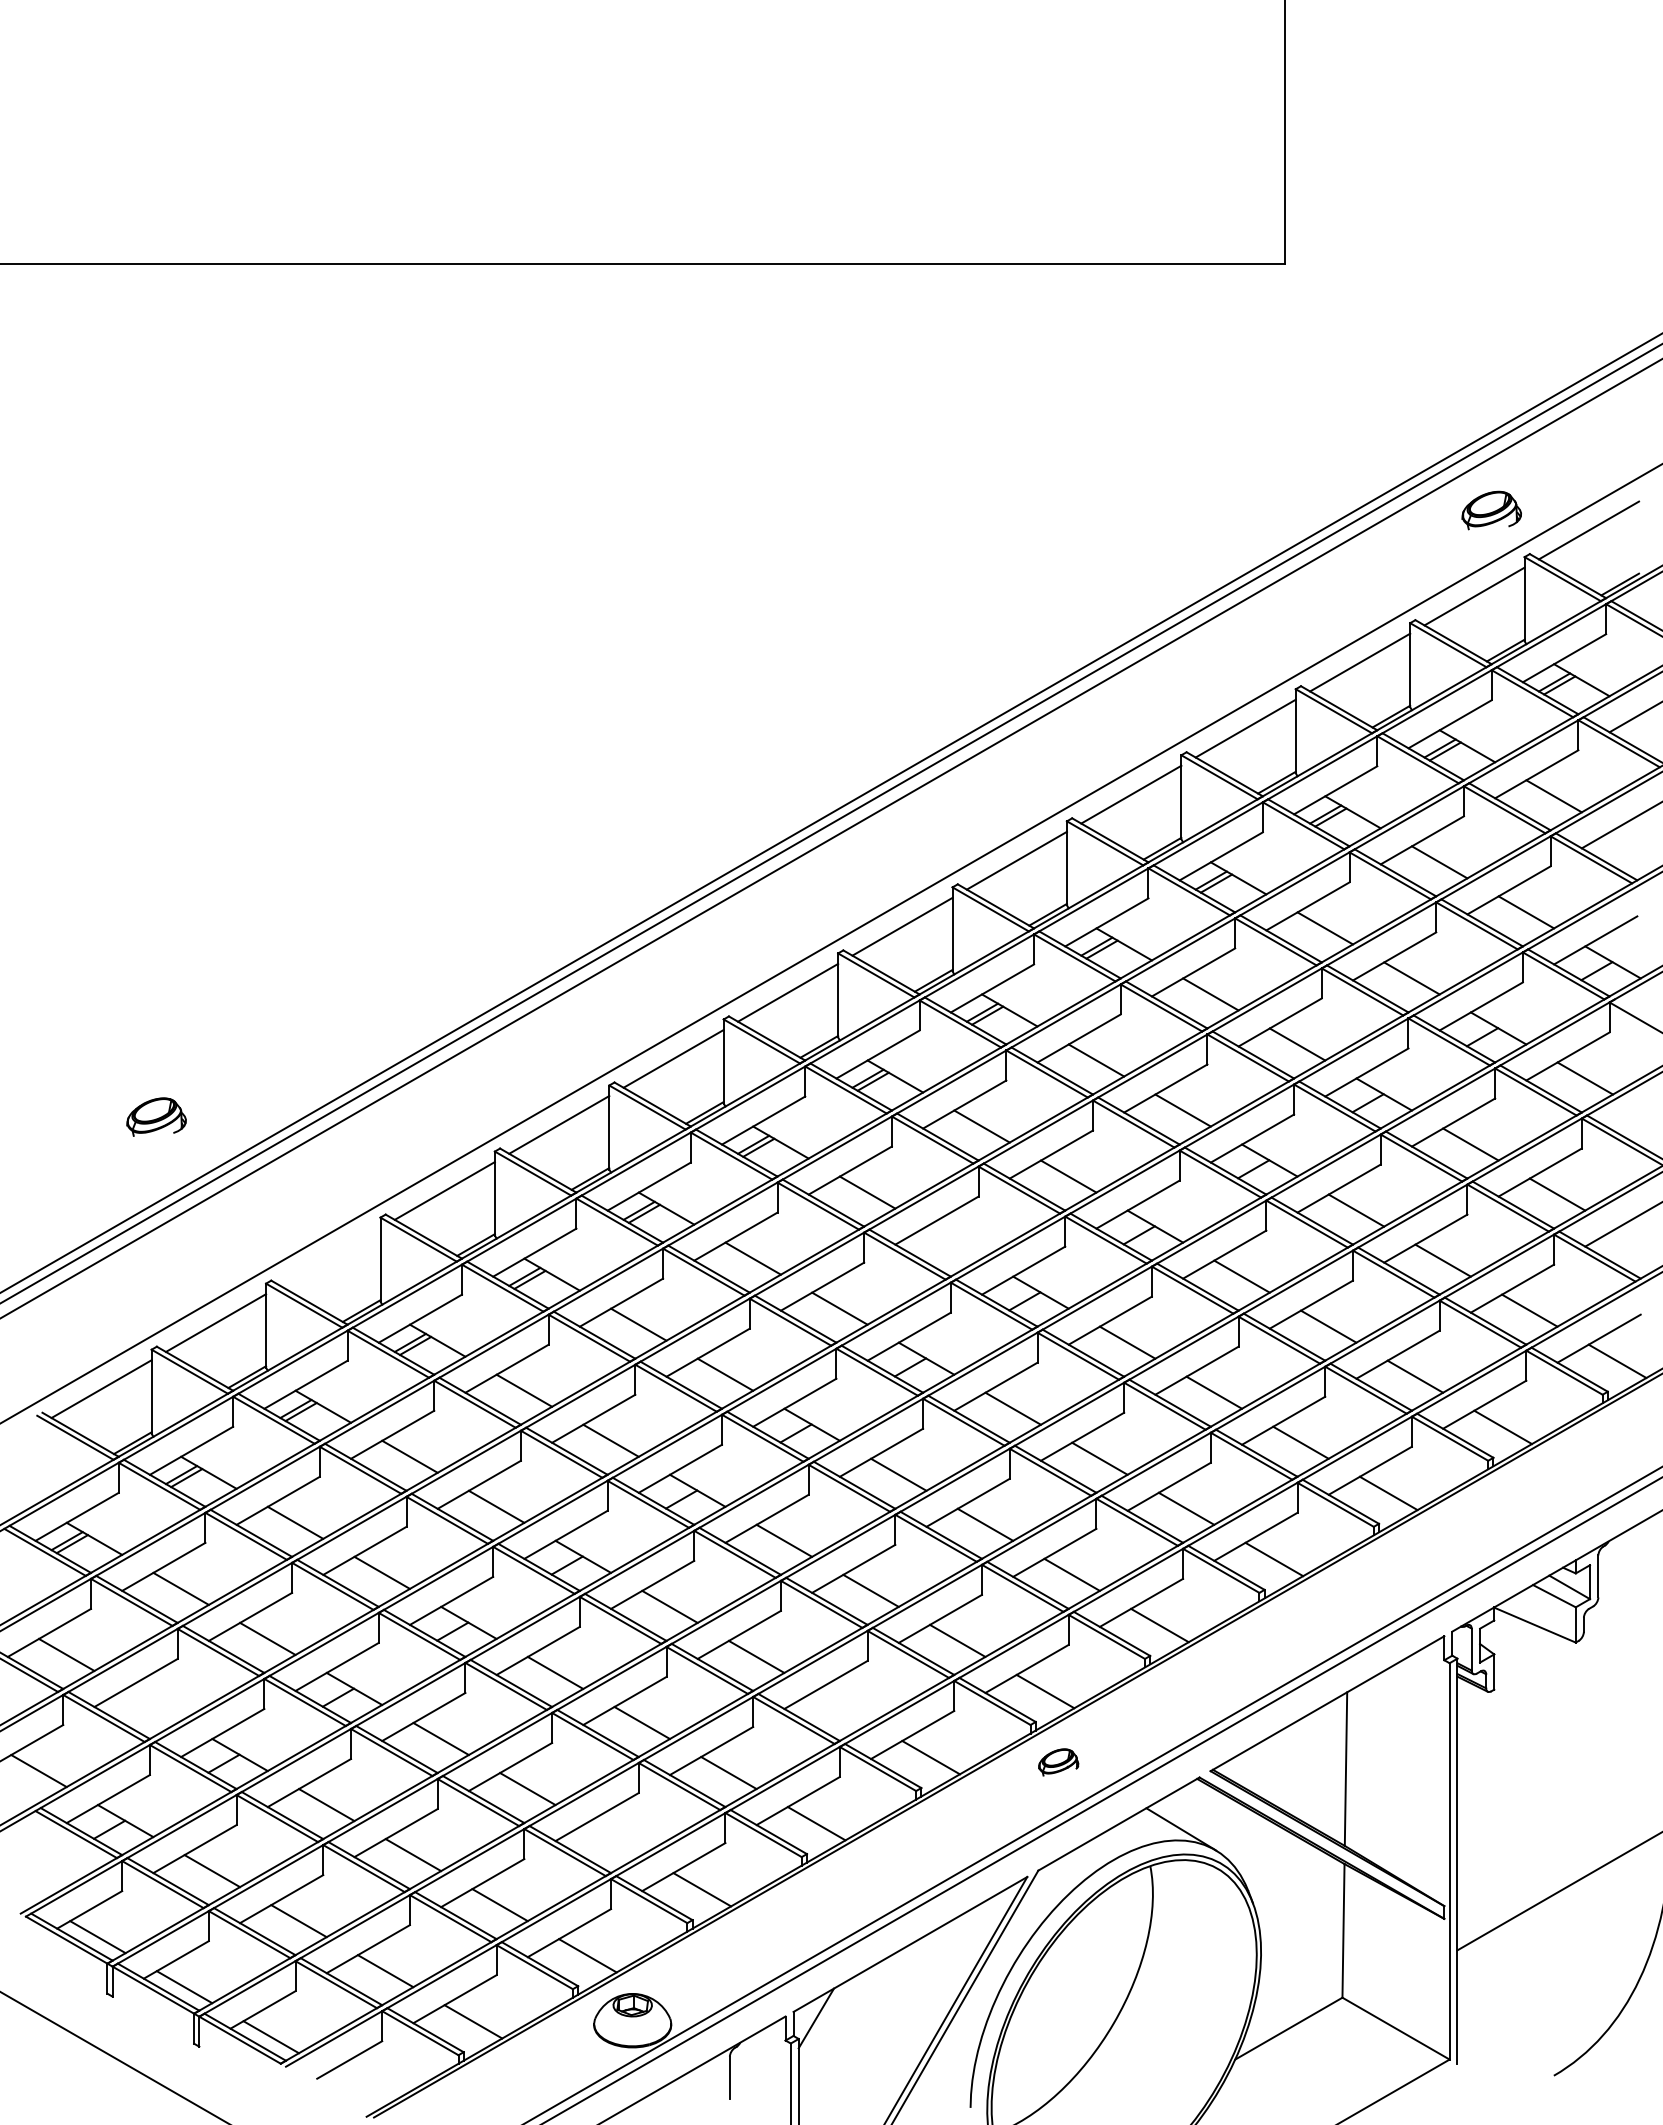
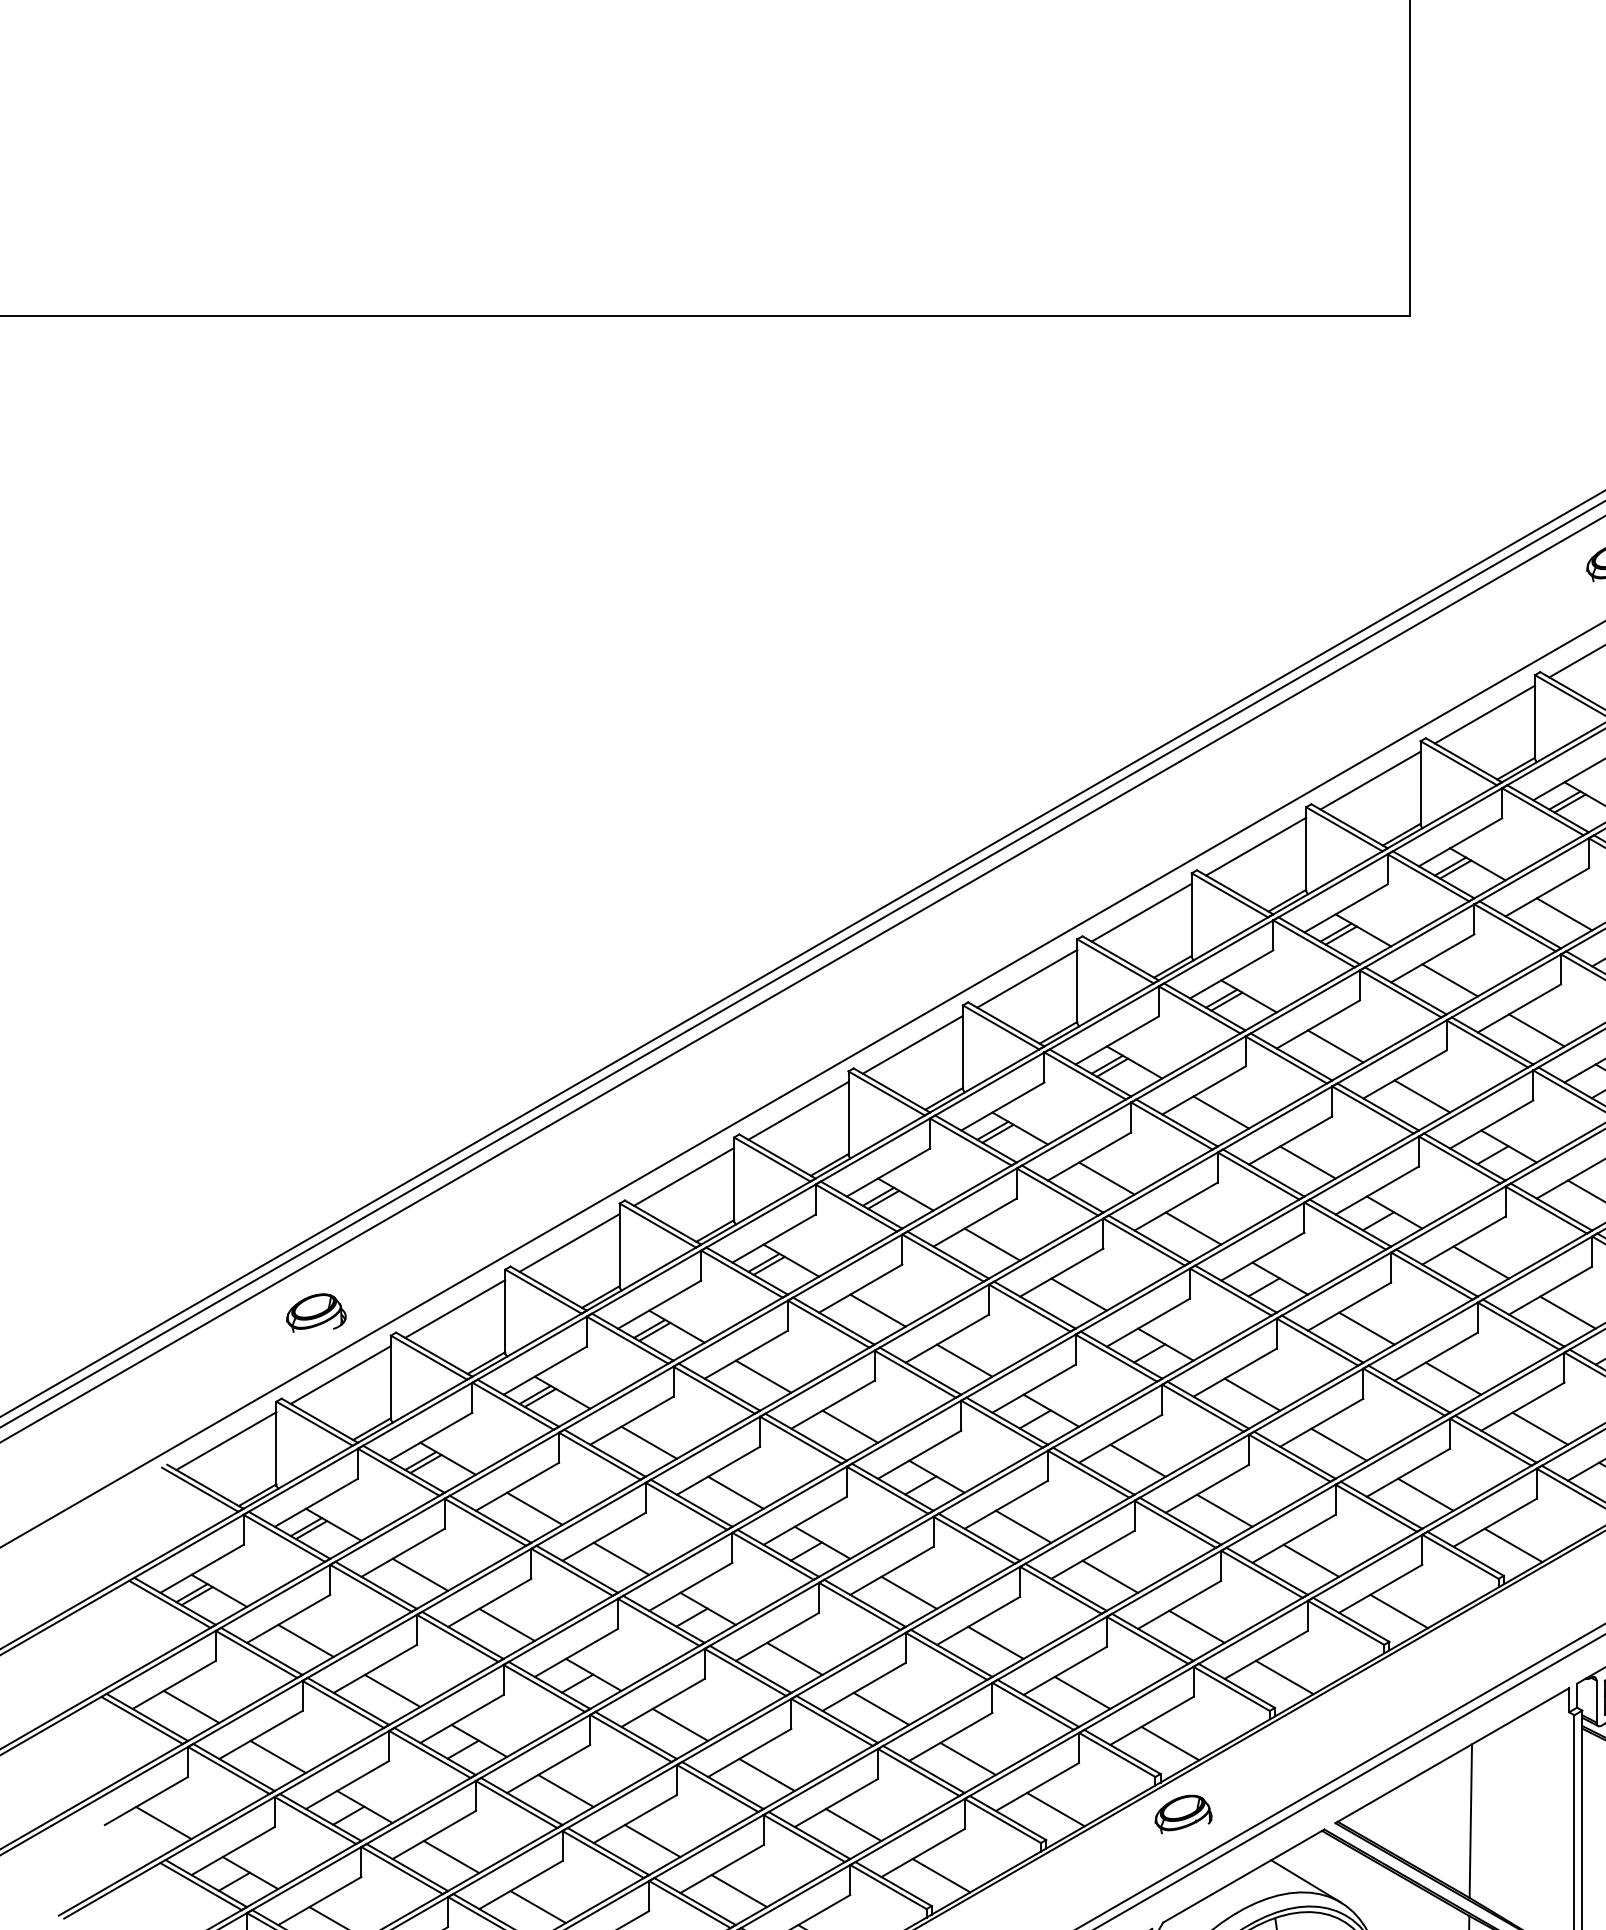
part: (156, 1116) -> (316, 1312), moved
line: (954, 1242) -> (1079, 1294), added
line: (330, 1256) -> (455, 1308), added
line: (153, 1704) -> (278, 1756), added
line: (843, 1706) -> (968, 1758), added
part: (1058, 1762) -> (1183, 1814), size x1.43
line: (614, 1839) -> (739, 1891), added

